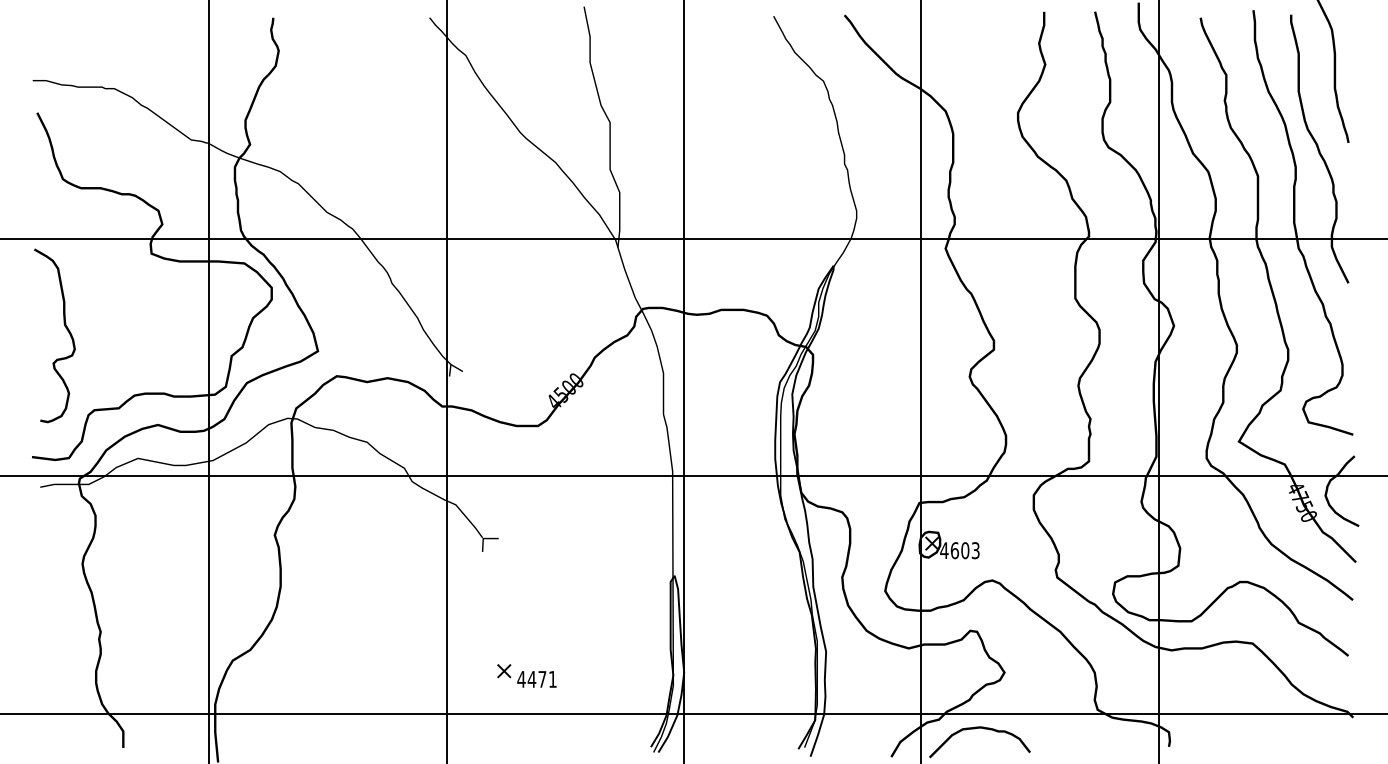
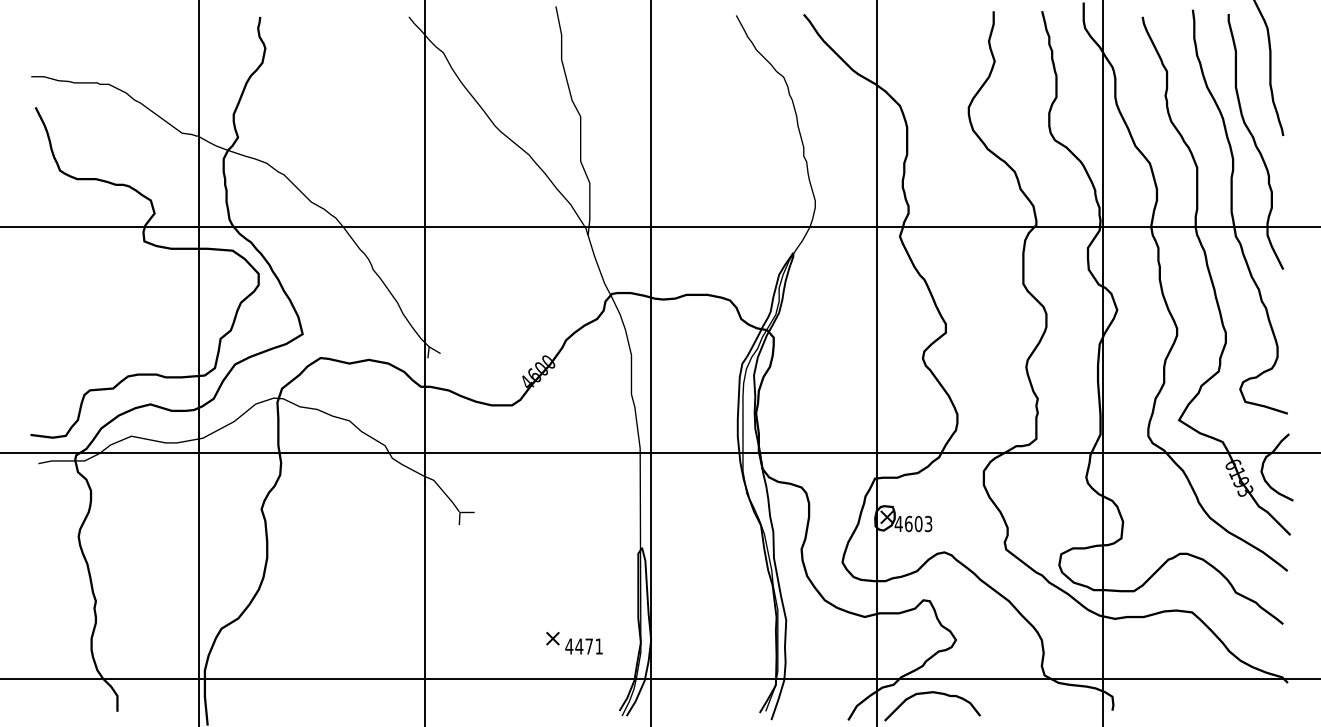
curve: (65, 328) -> (62, 312), removed
text: (560, 394) -> (533, 375), 4500 -> 4600
text: (1302, 501) -> (1239, 477), 4750 -> 6193
part: (526, 676) -> (574, 643), moved

